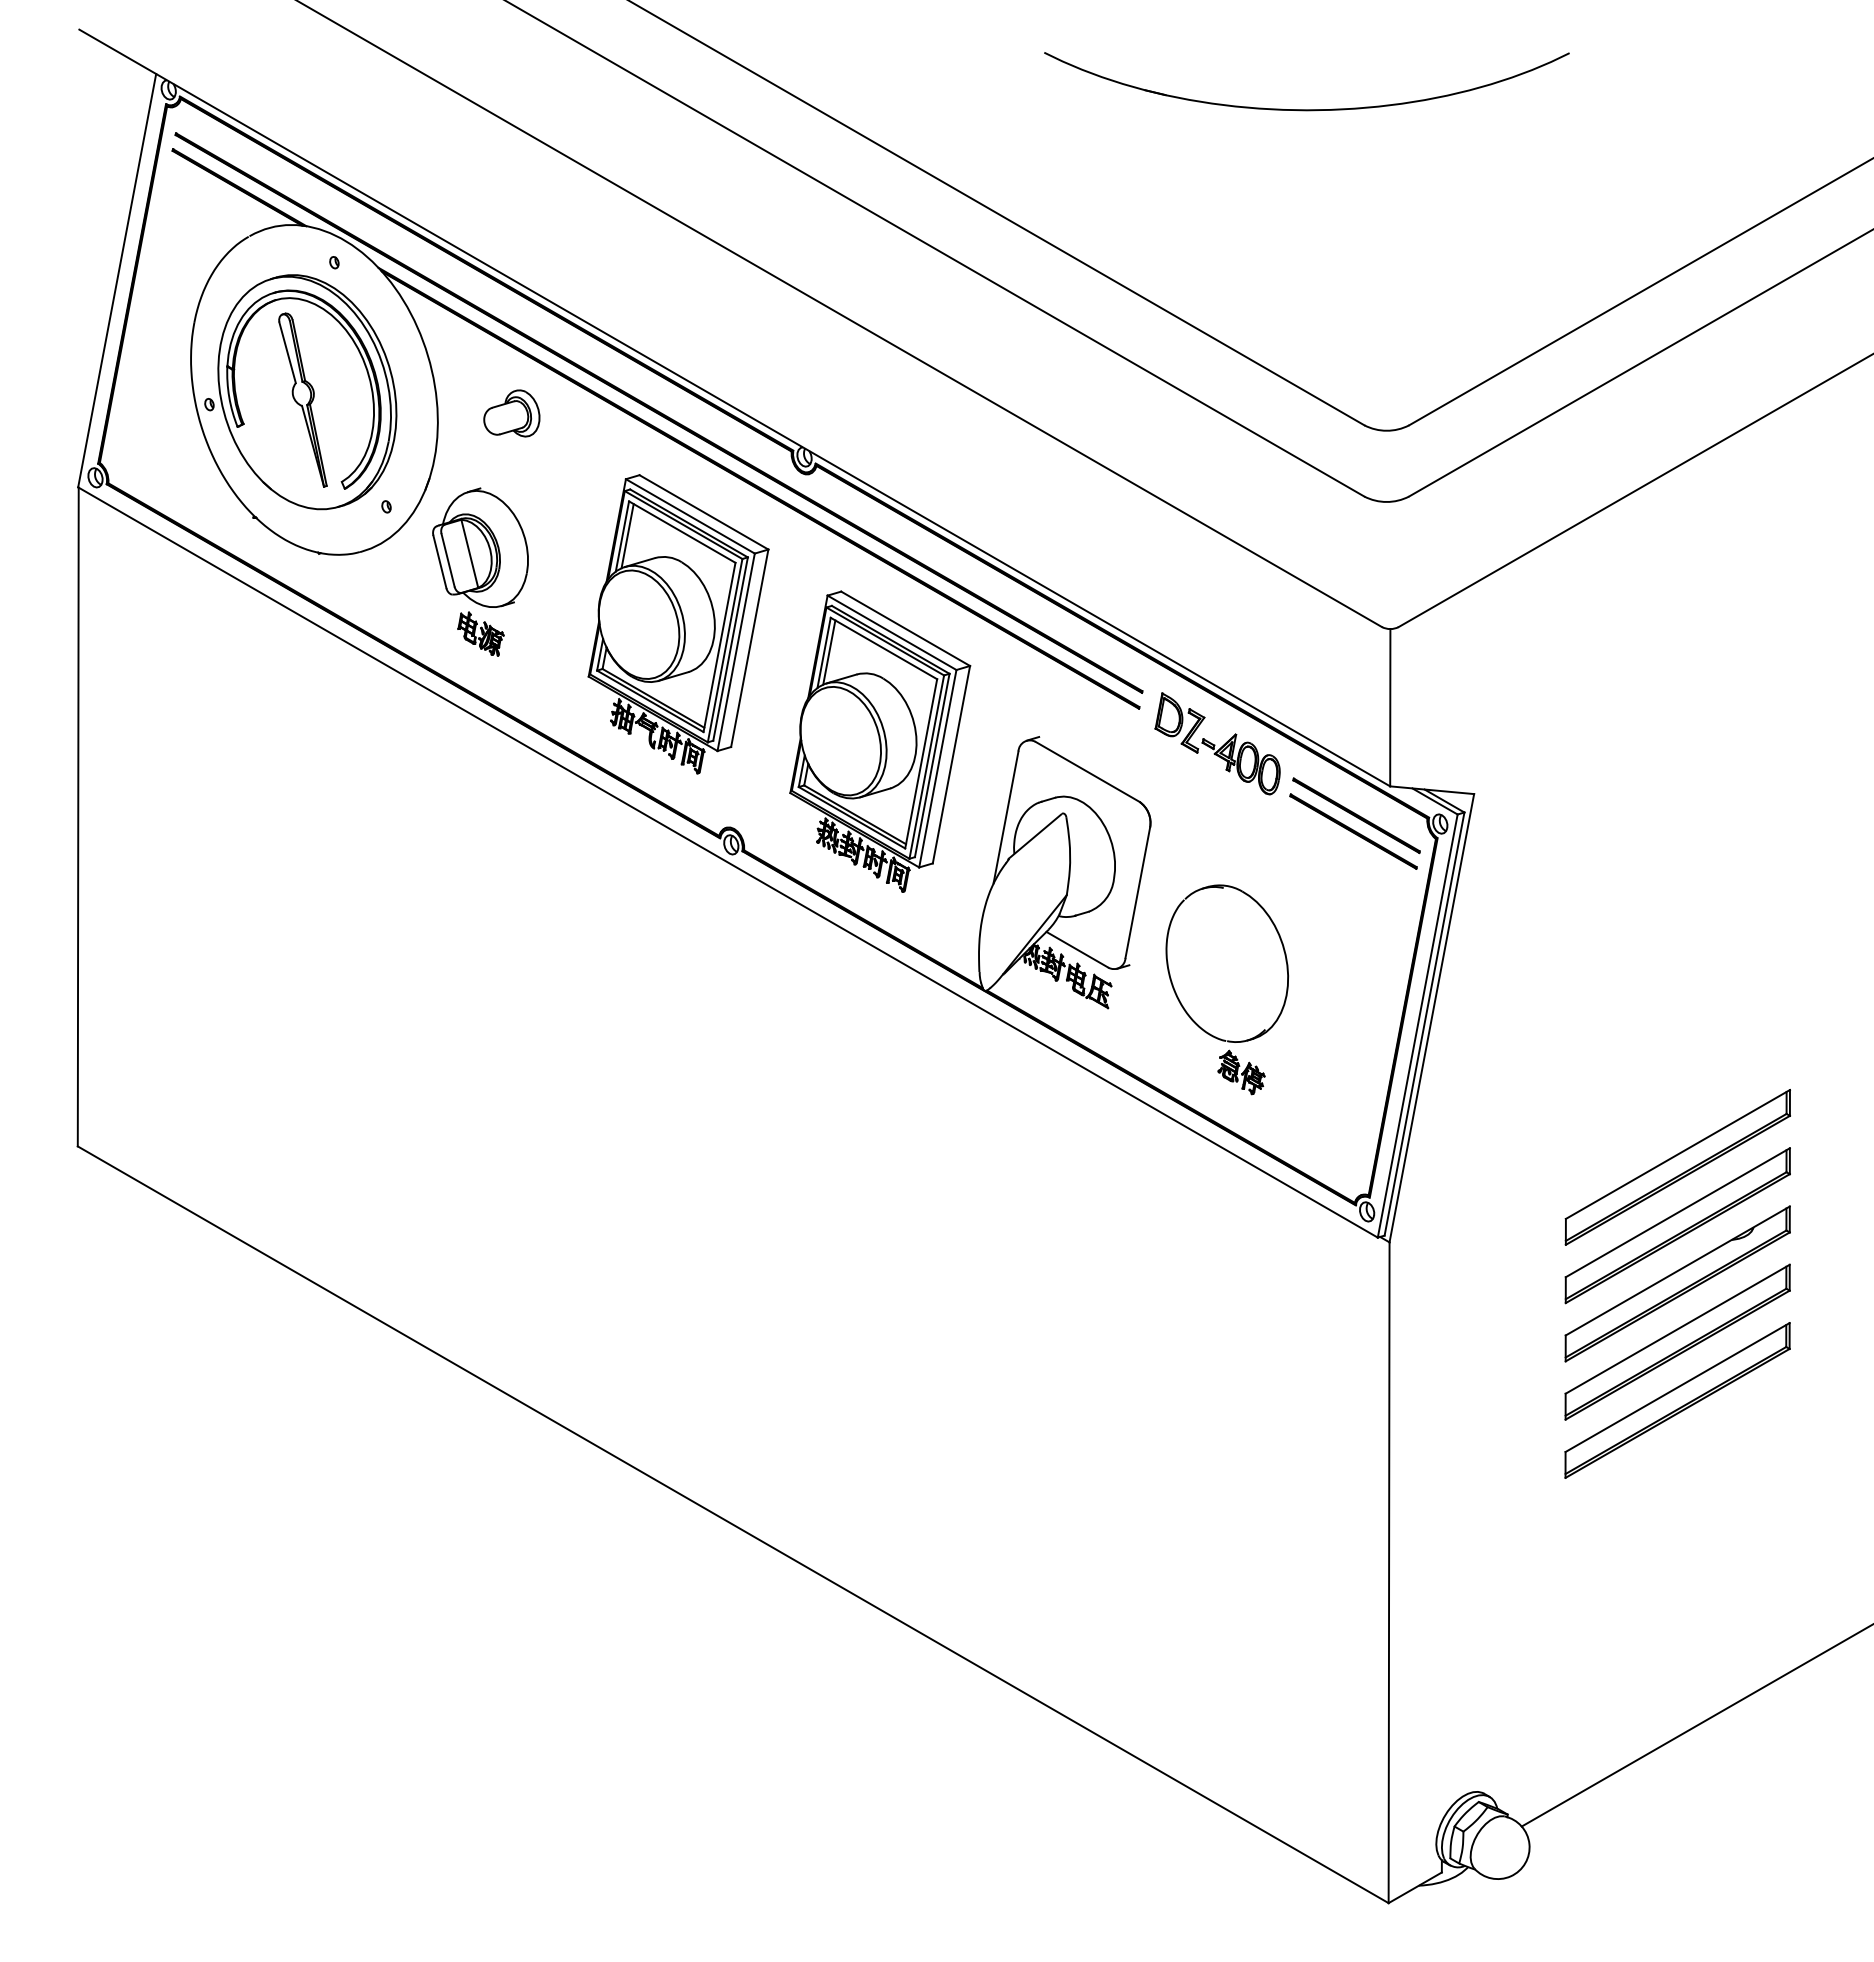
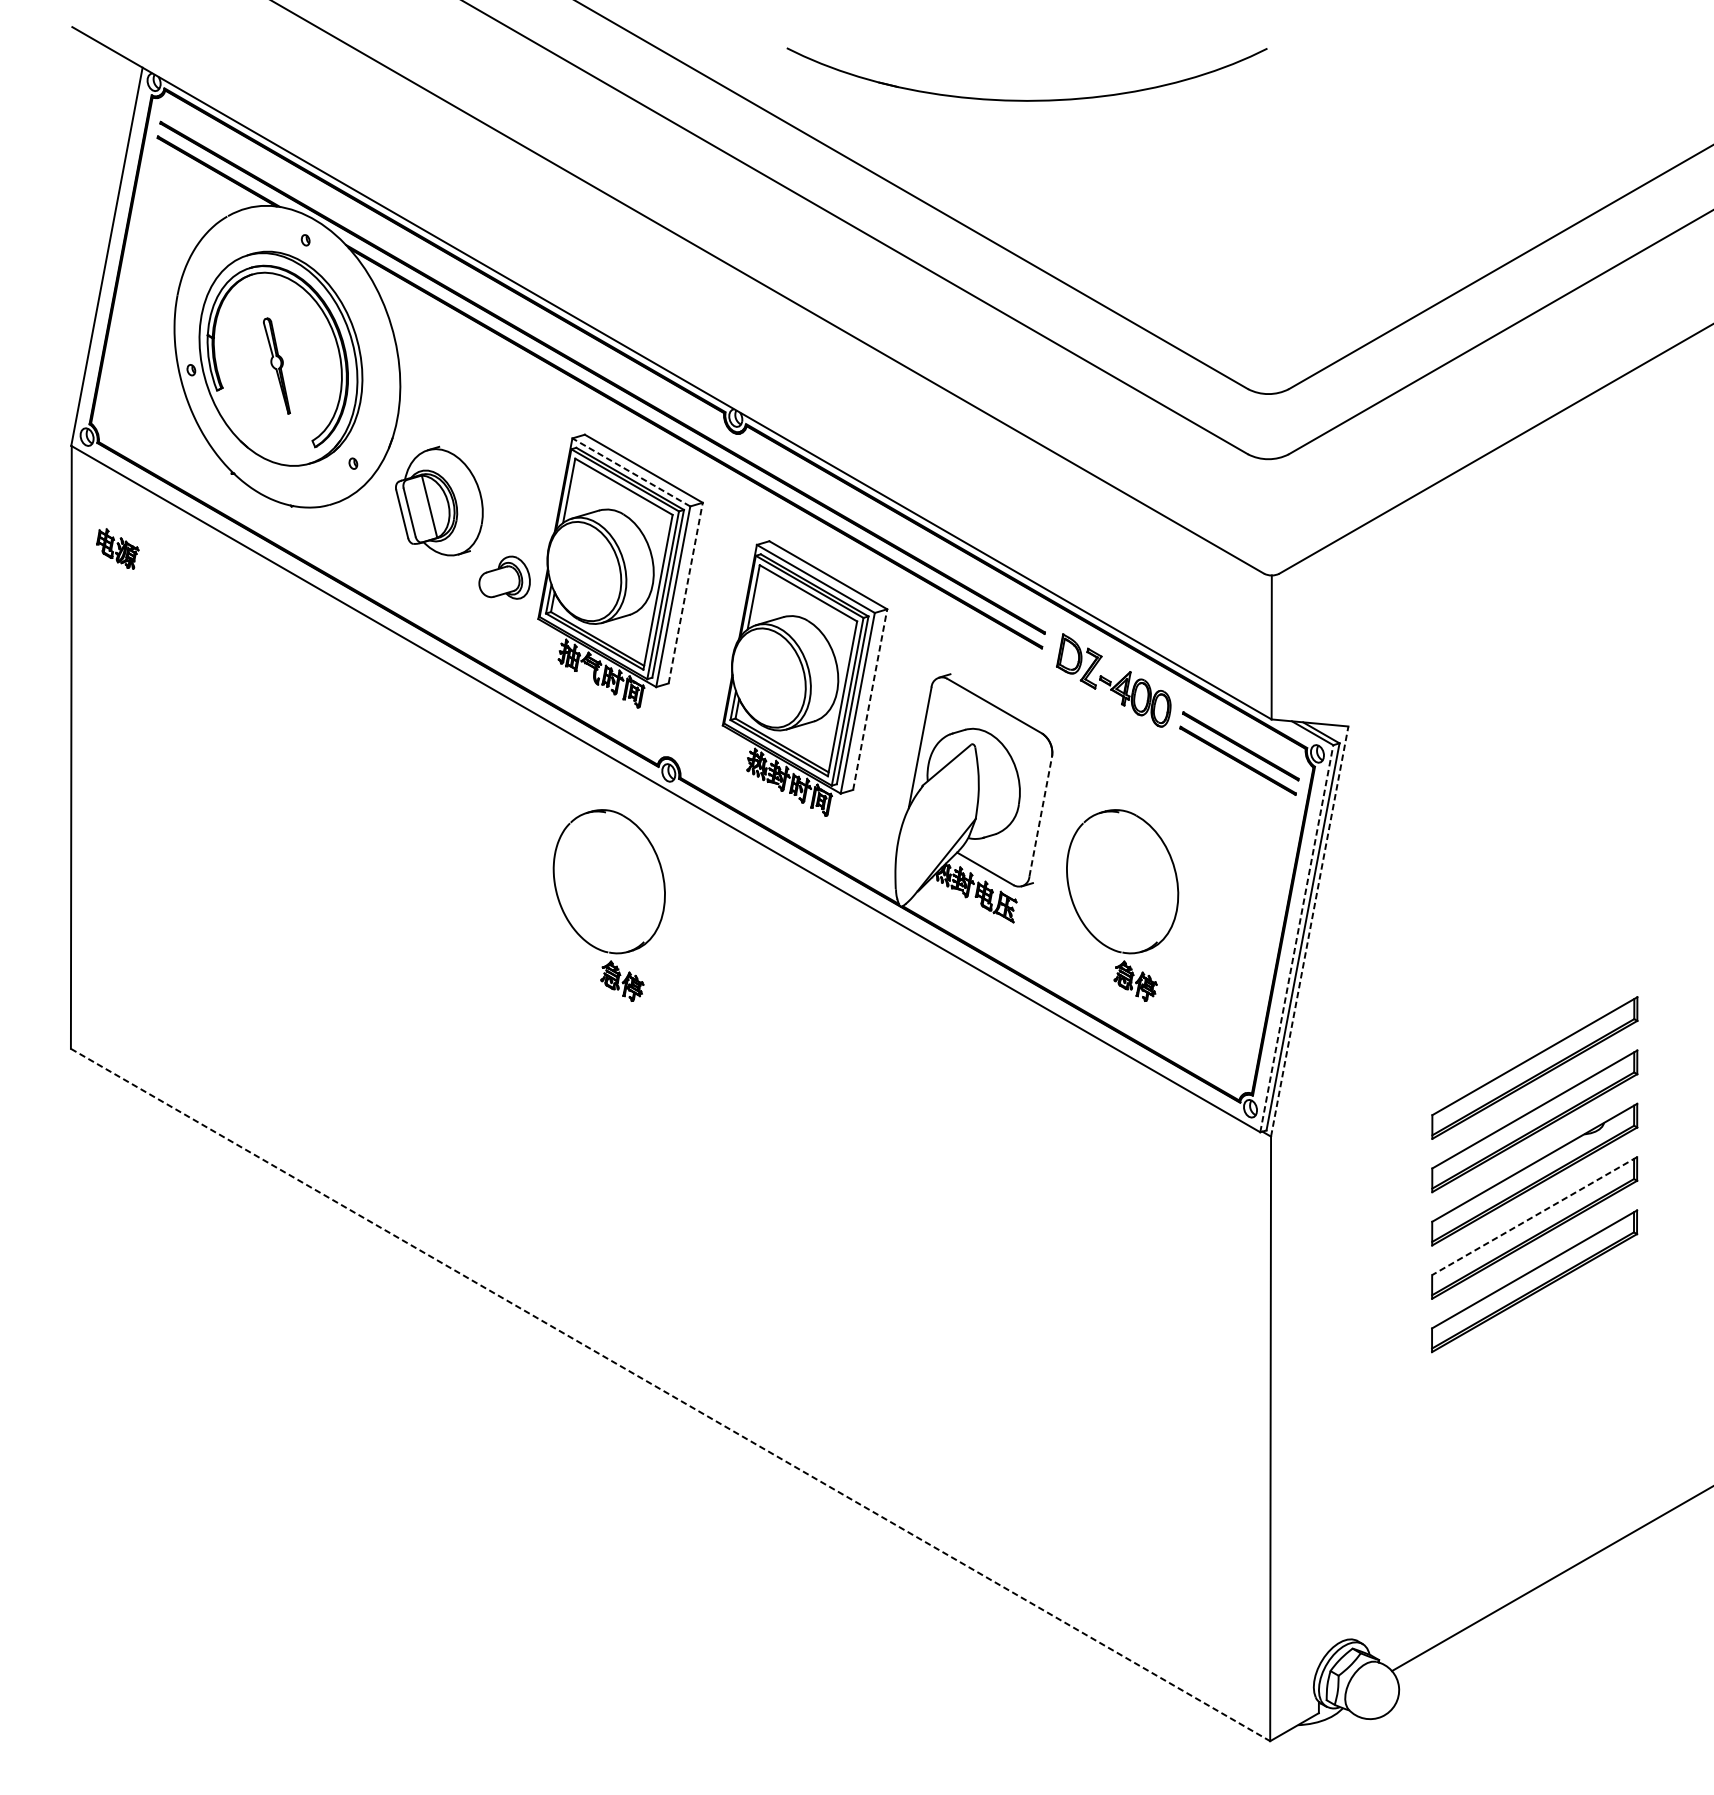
part: (1306, 109) -> (1026, 100), moved
part: (302, 399) -> (276, 365), size x0.6
part: (511, 413) -> (504, 577), moved
line: (689, 516) -> (630, 472), solid -> dashed
line: (627, 536) -> (573, 490), removed
part: (480, 633) -> (117, 548), moved
line: (749, 647) -> (685, 592), solid -> dashed
line: (829, 652) -> (758, 596), removed
line: (951, 764) -> (870, 699), solid -> dashed
line: (1137, 892) -> (1040, 816), solid -> dashed
part: (665, 989) -> (608, 905), added
line: (1431, 1017) -> (1309, 930), solid -> dashed
line: (1417, 1025) -> (1296, 938), solid -> dashed
line: (1677, 1329) -> (1534, 1216), solid -> dashed
line: (733, 1524) -> (670, 1394), solid -> dashed

